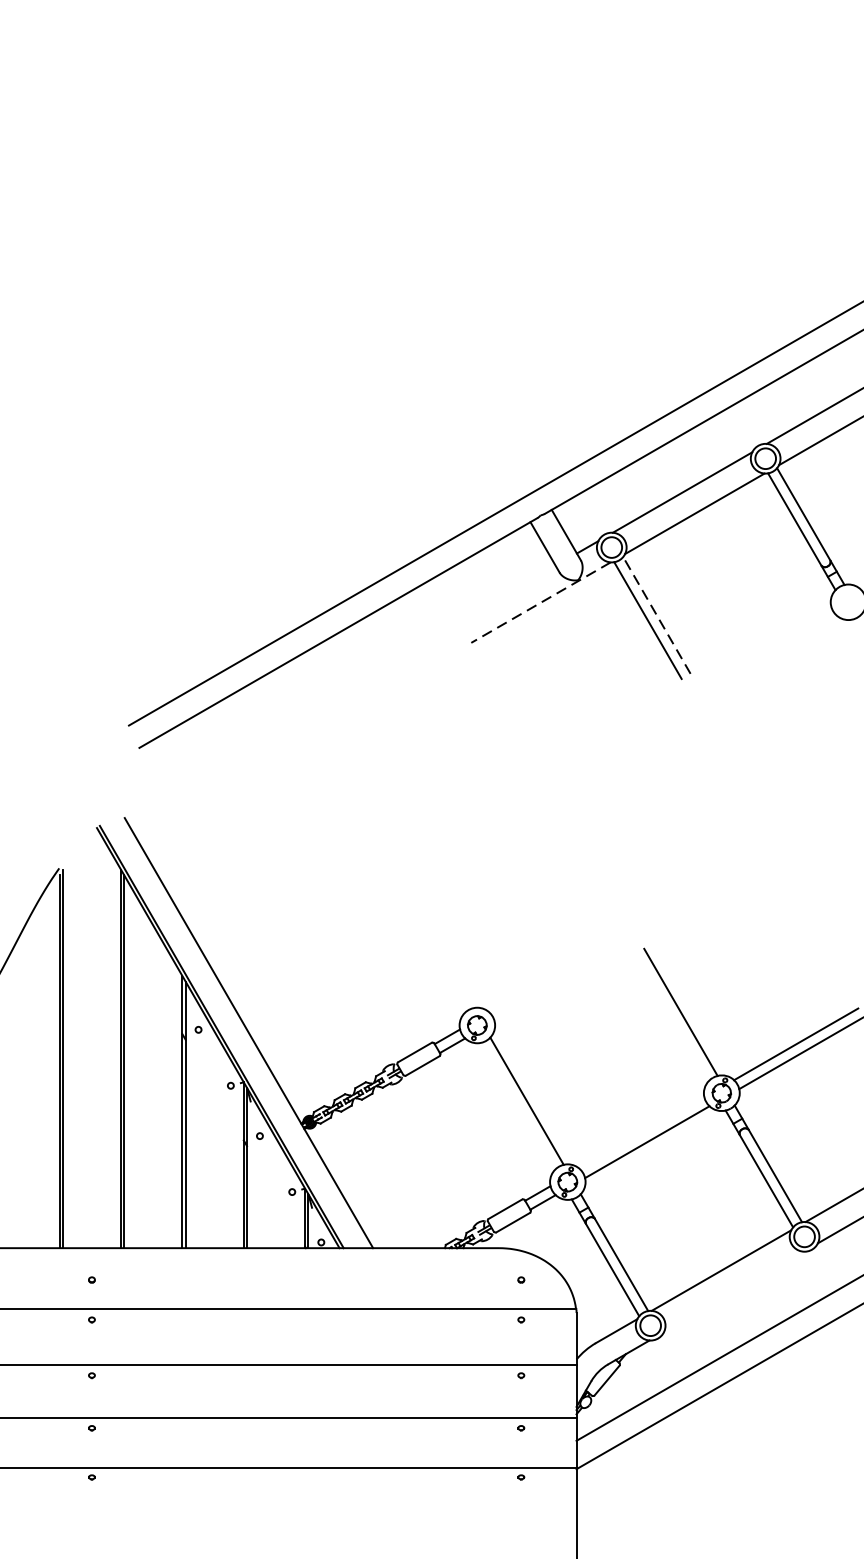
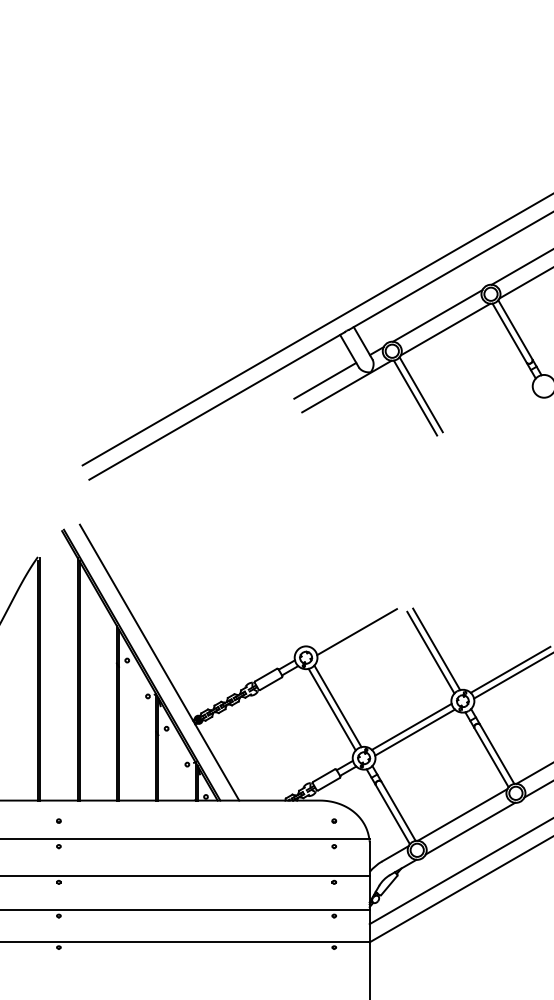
line: (507, 593) -> (325, 380), added
line: (540, 602) -> (346, 386), dashed -> solid
line: (655, 615) -> (420, 394), dashed -> solid
line: (555, 986) -> (356, 632), added
line: (671, 1017) -> (430, 652), added
line: (516, 1106) -> (331, 709), added
line: (641, 1132) -> (411, 726), added
line: (733, 1291) -> (470, 828), added

